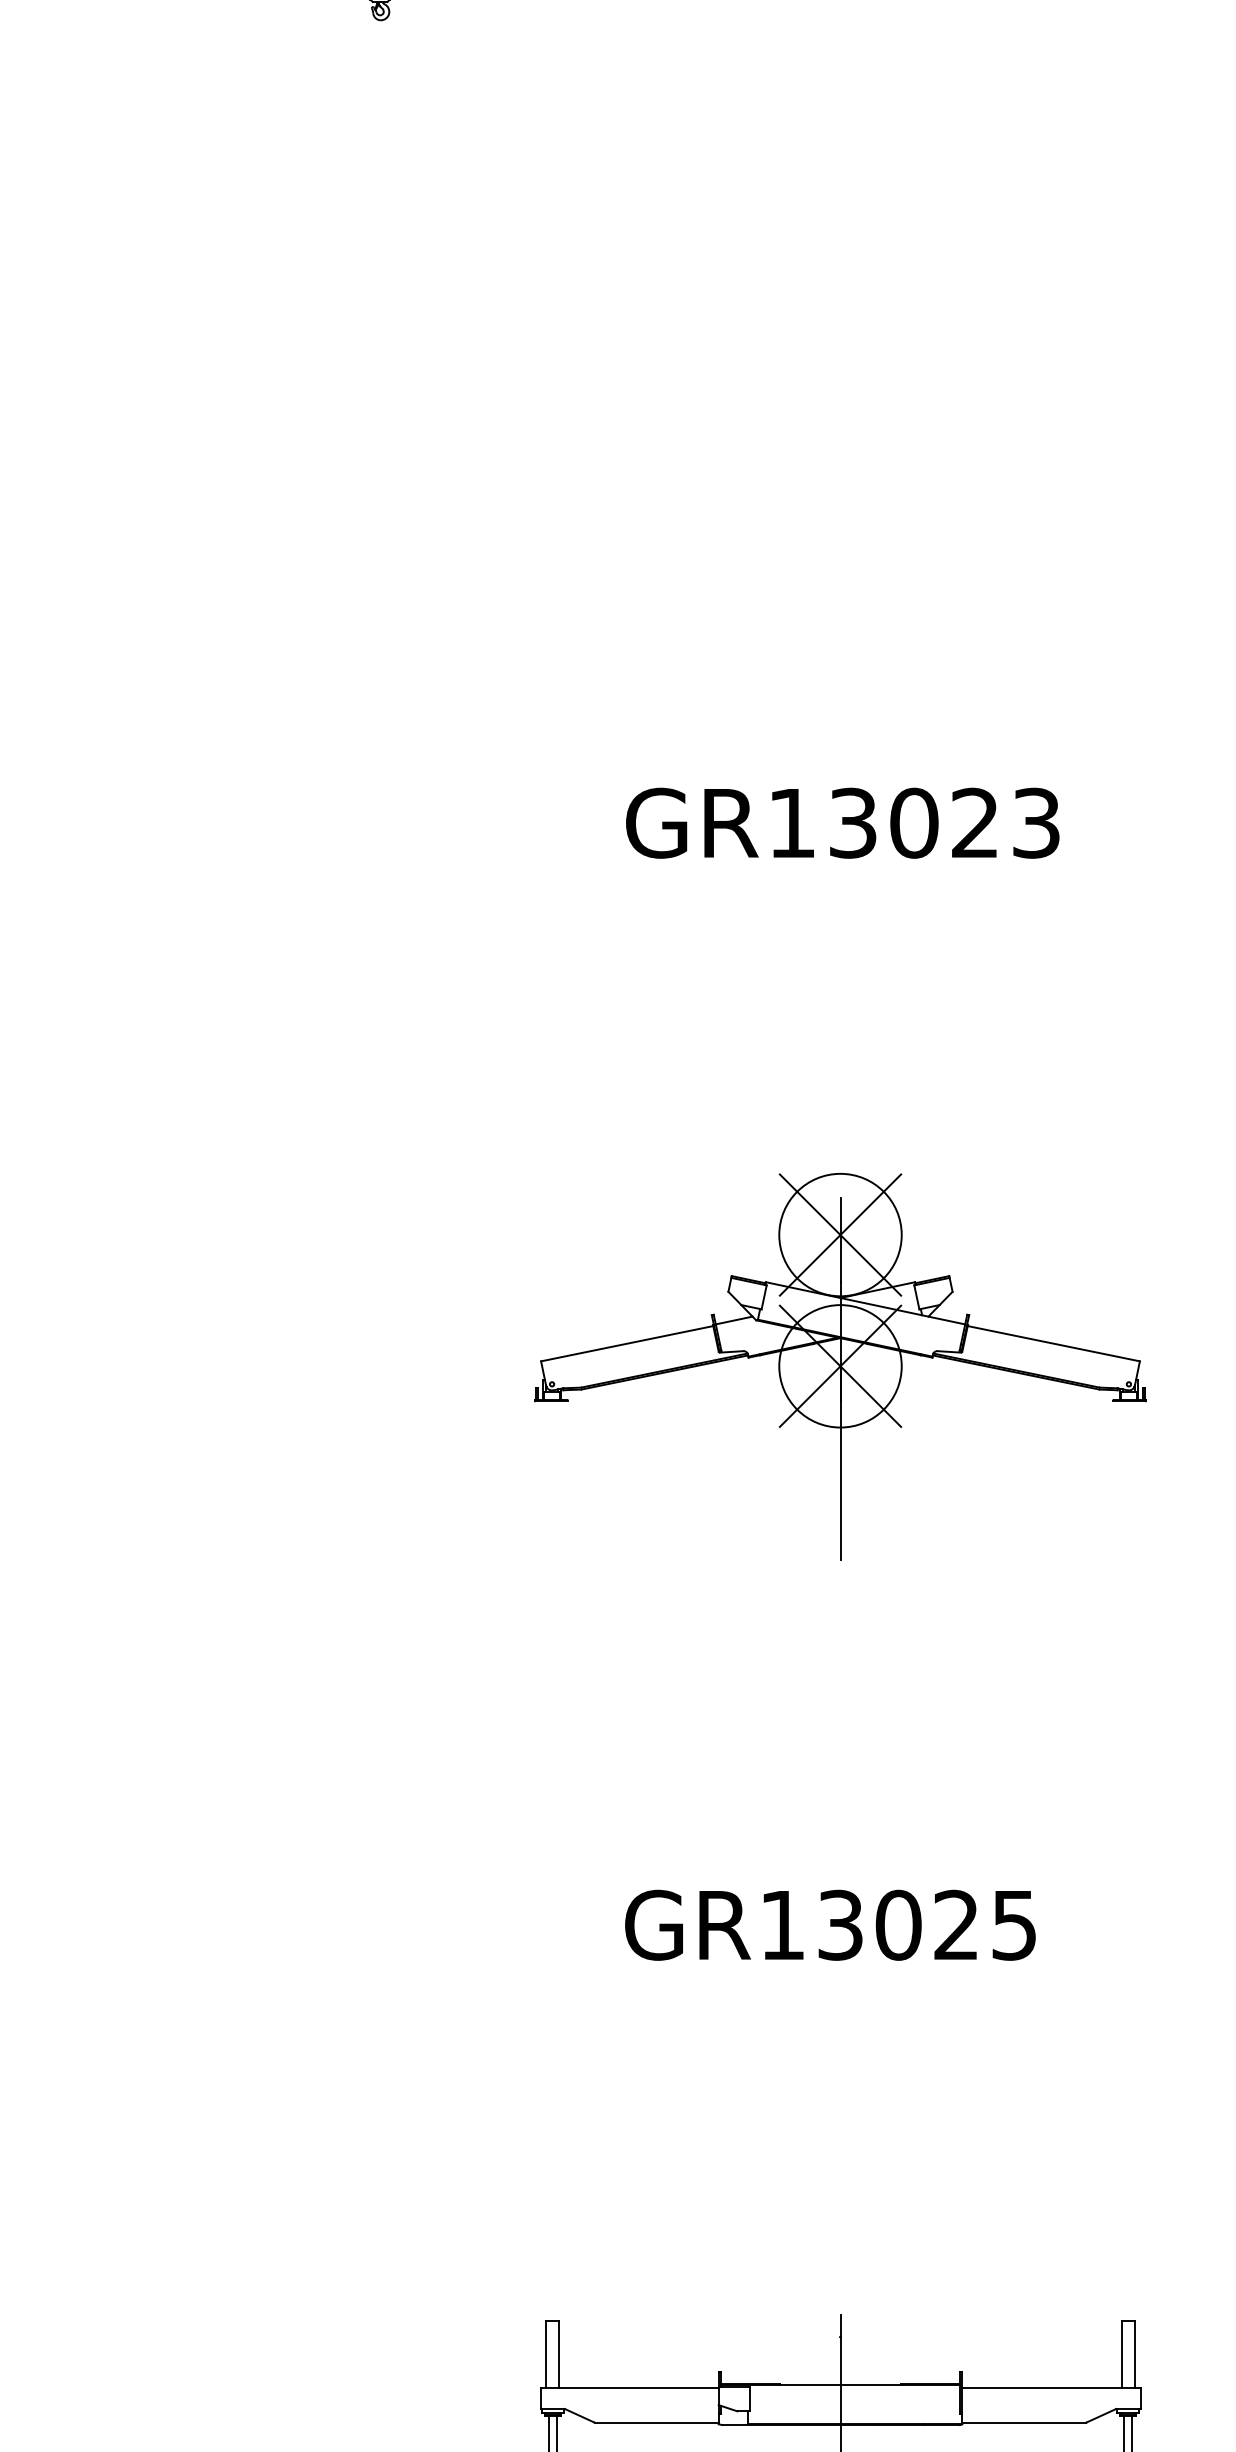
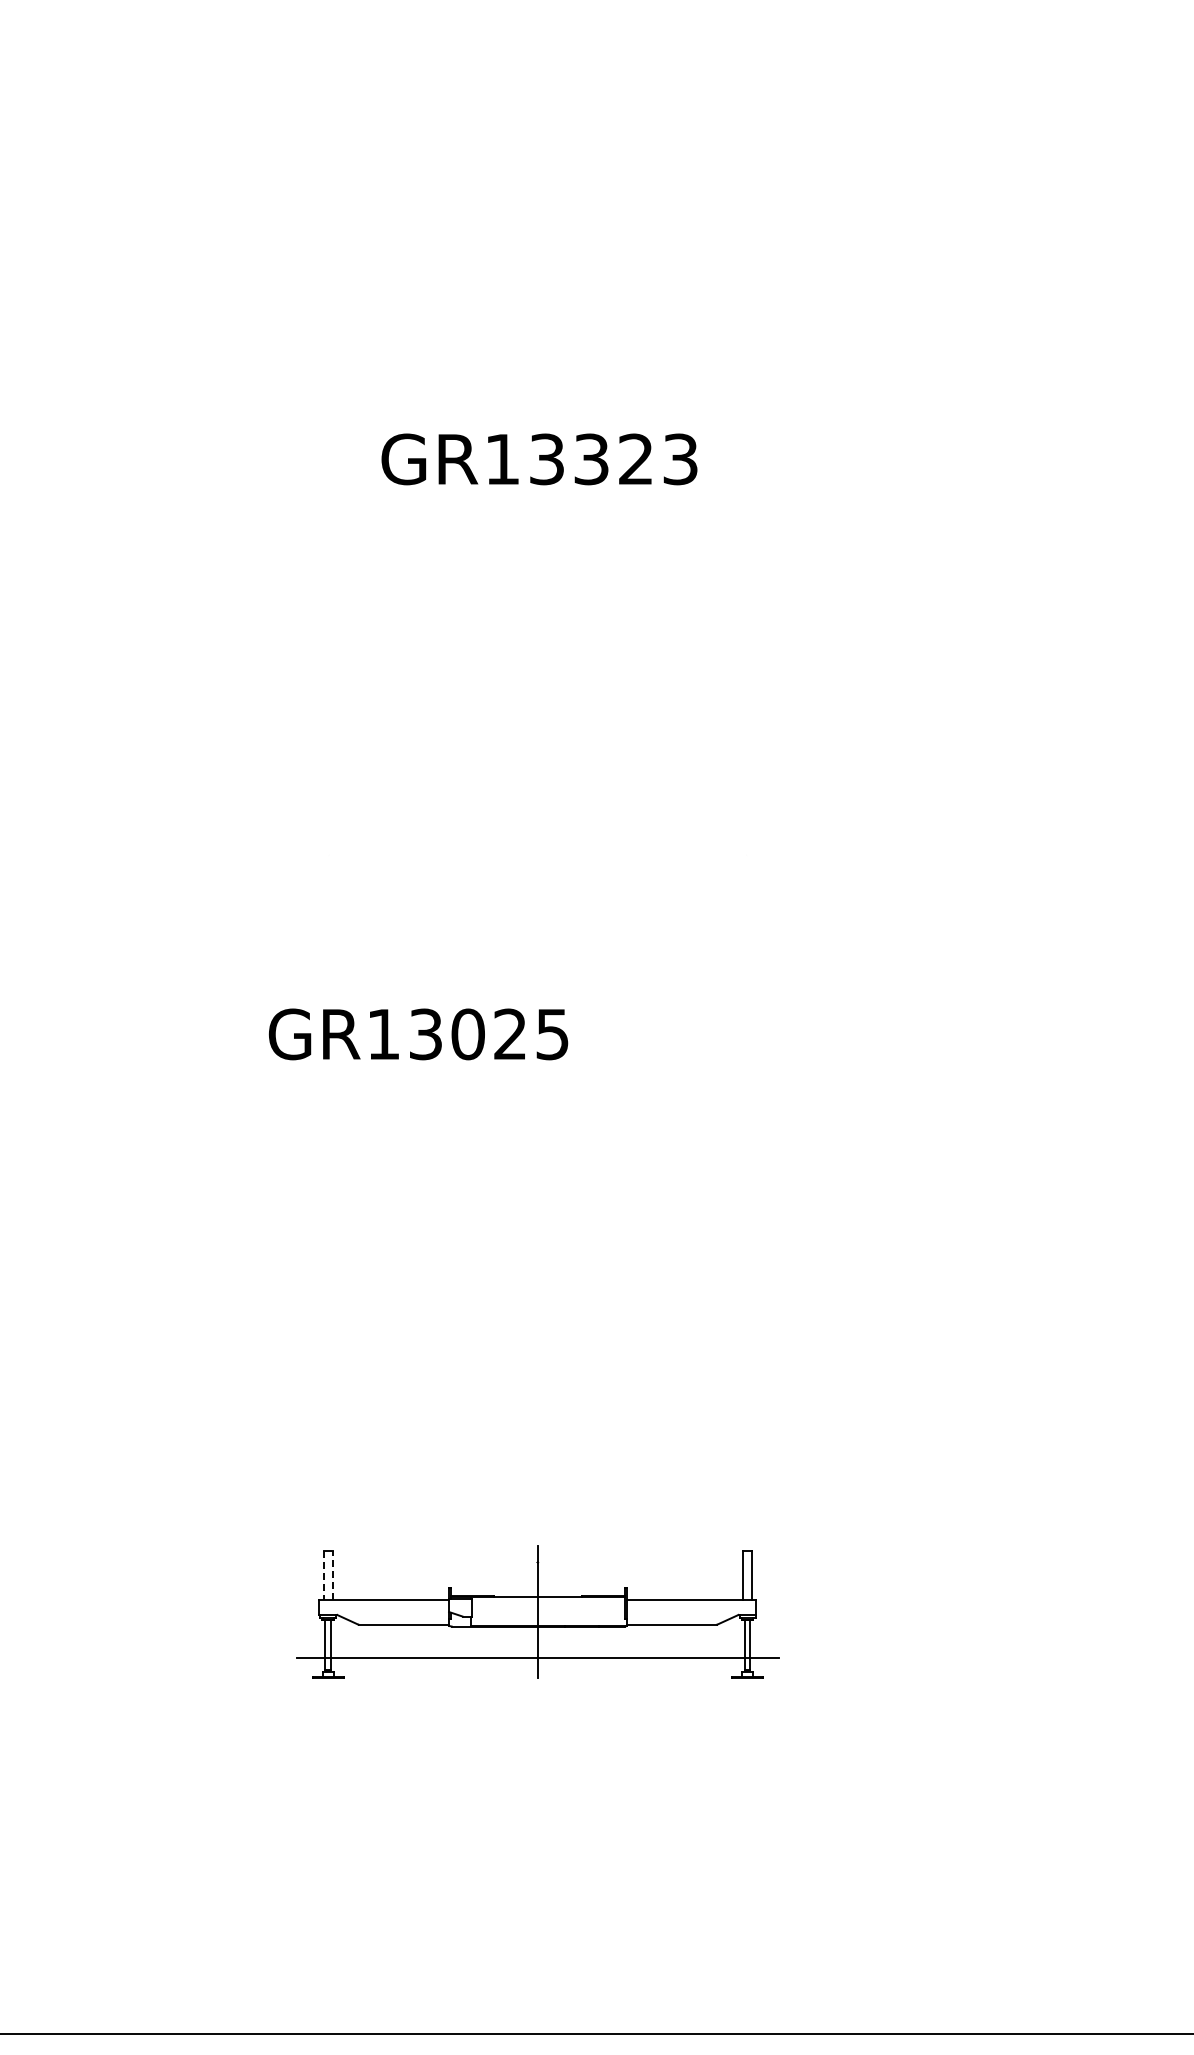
text: (914, 823) -> (591, 459), GR13023 -> GR13323
part: (840, 1366) -> (537, 855), removed
text: (830, 1925) -> (418, 1034), moved
line: (558, 2353) -> (332, 1574), solid -> dashed
line: (546, 2354) -> (323, 1575), solid -> dashed

